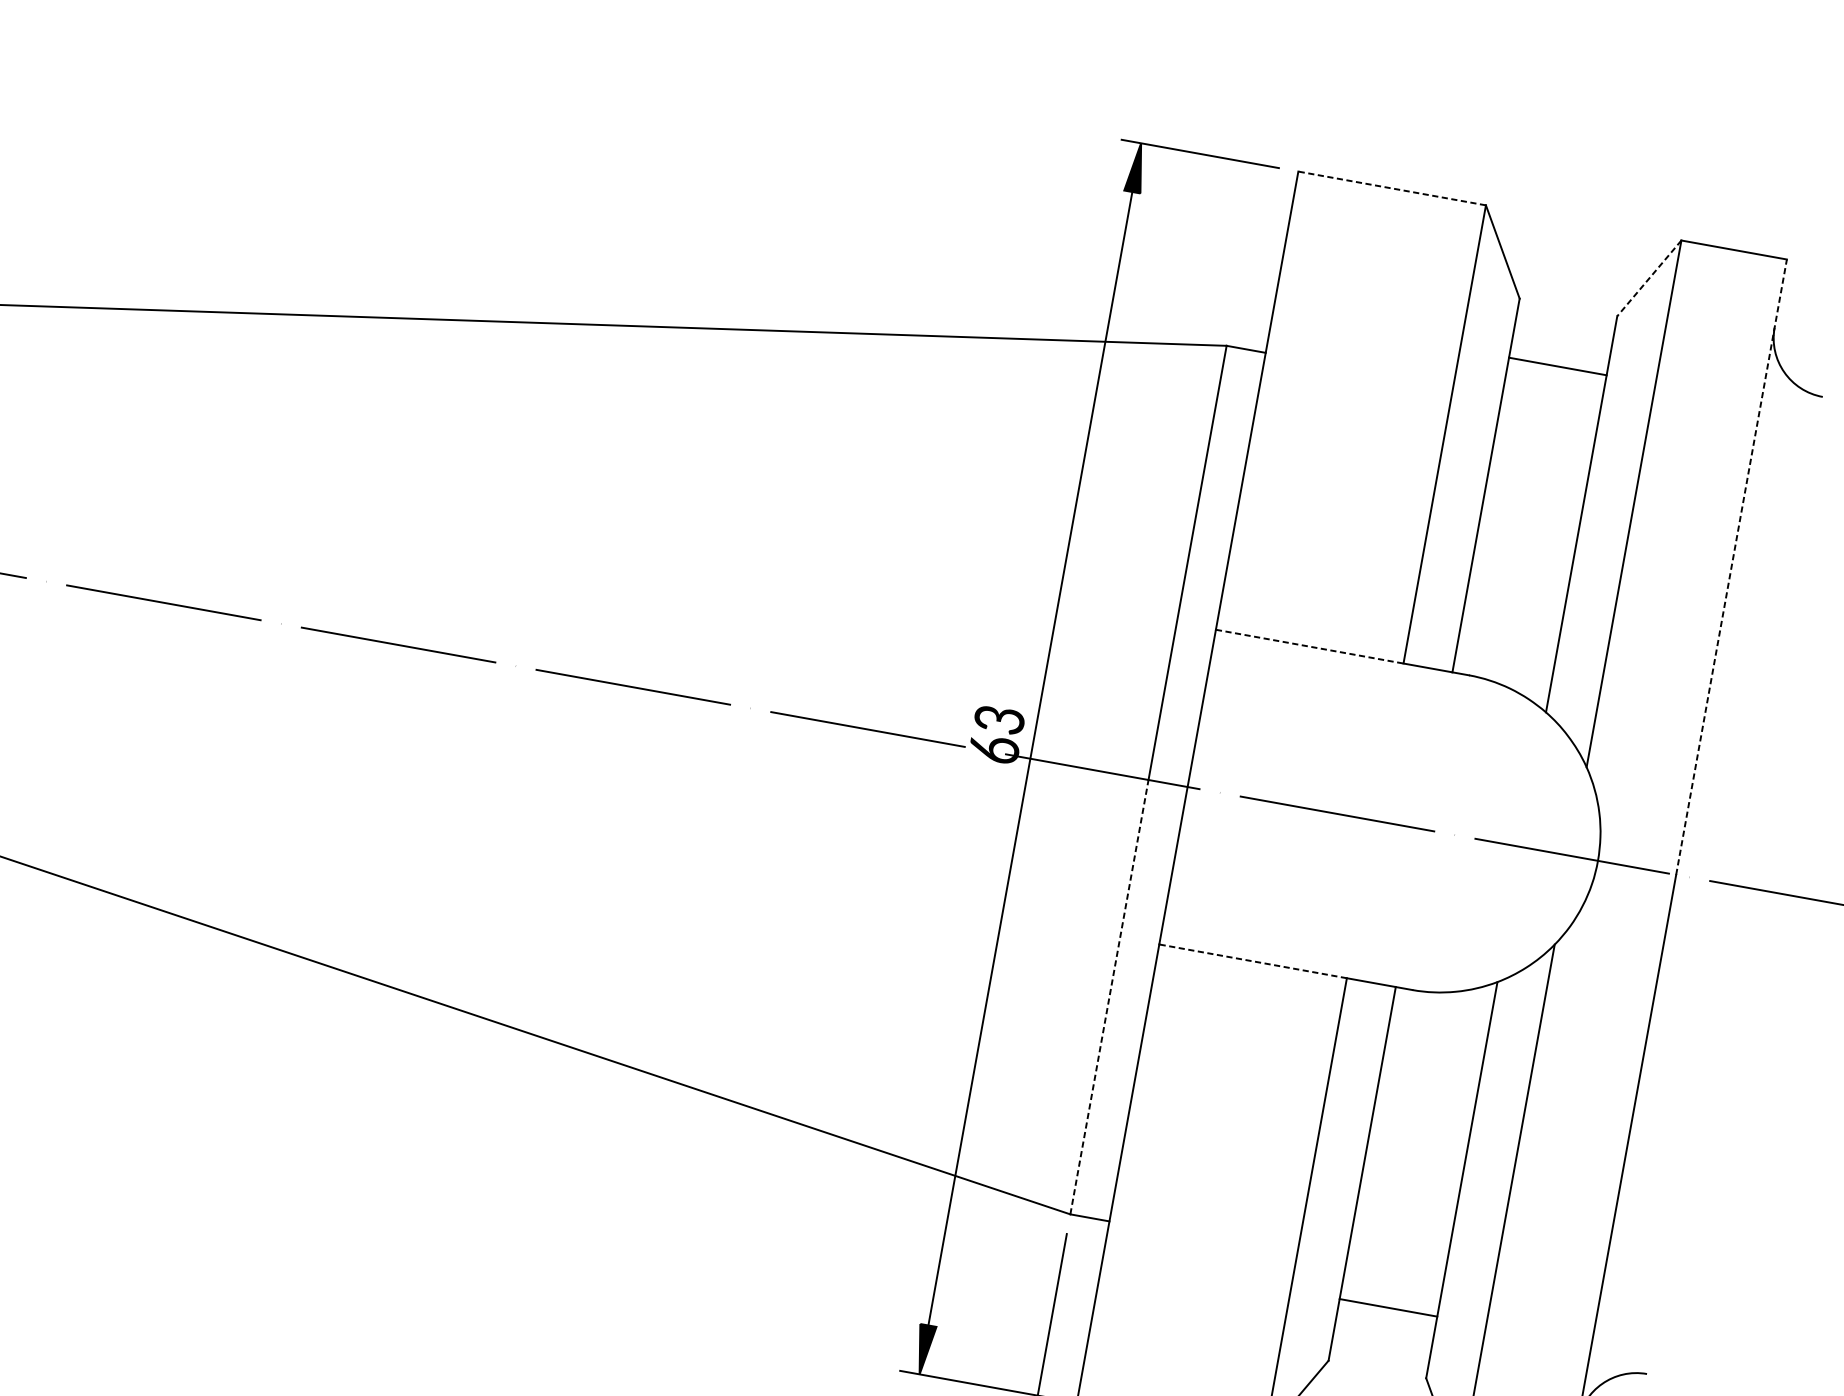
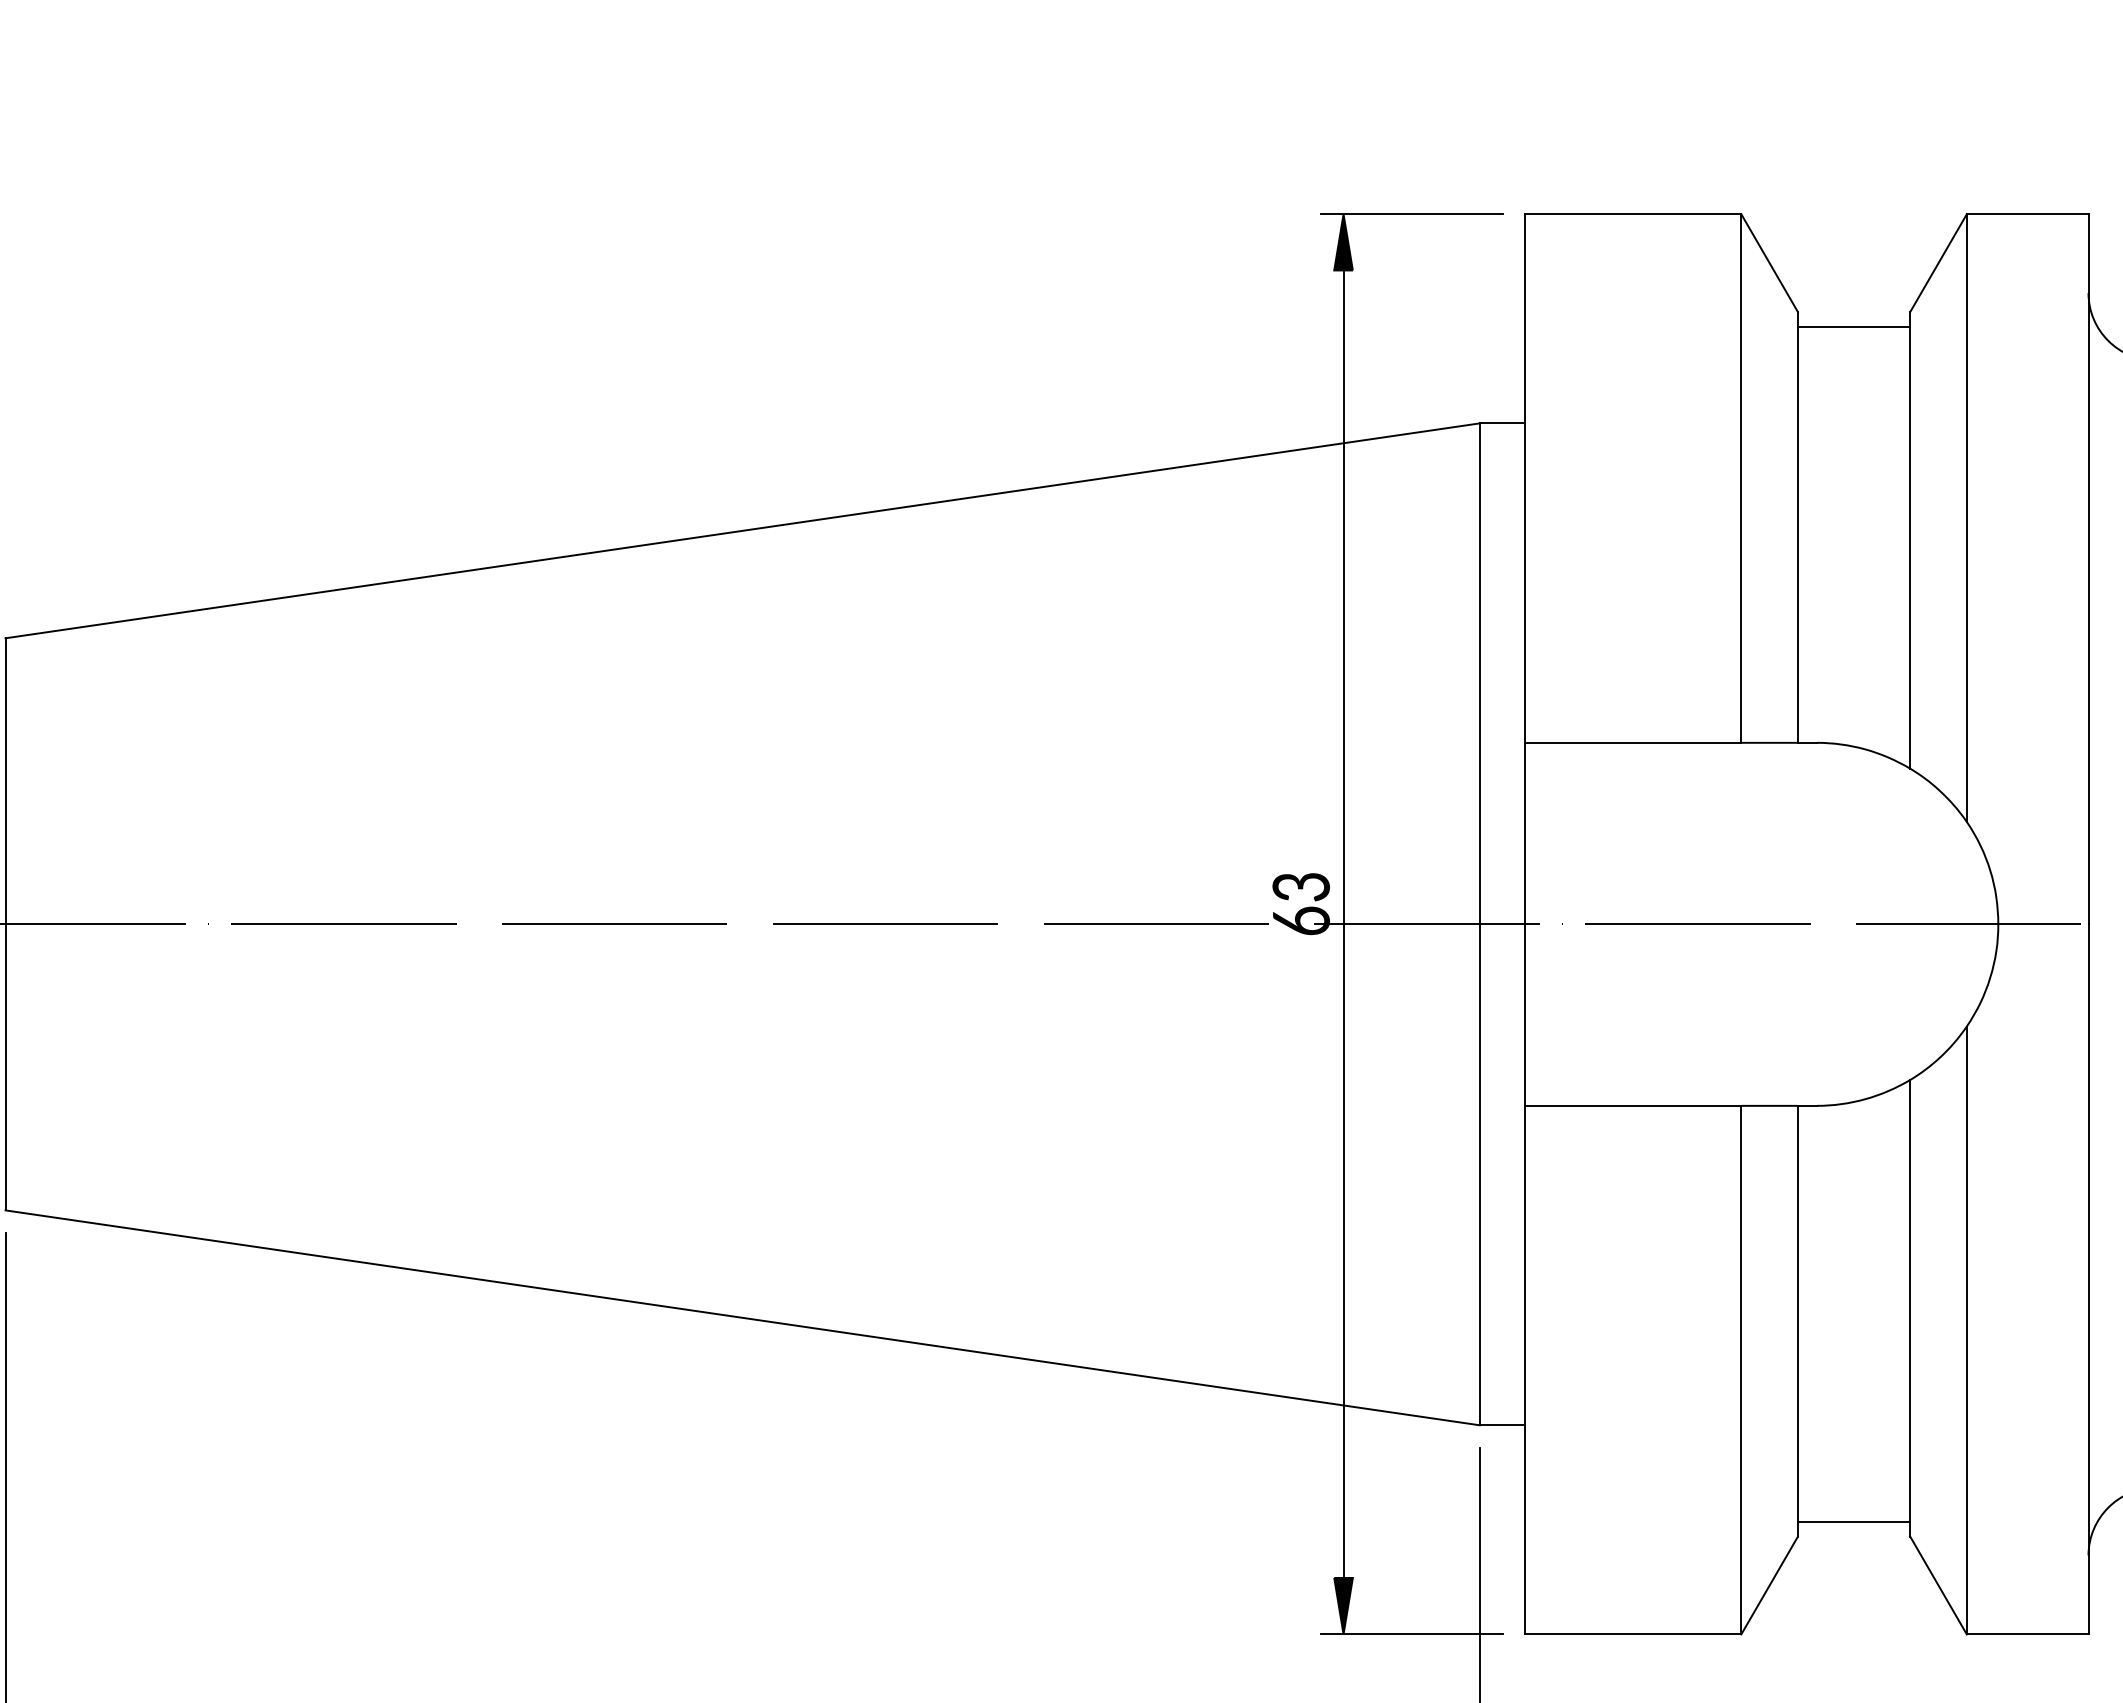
line: (1391, 188) -> (1632, 214), dashed -> solid
line: (1649, 278) -> (1938, 263), dashed -> solid
line: (1557, 366) -> (1853, 326), moved
line: (1731, 567) -> (2088, 569), dashed -> solid
line: (1310, 646) -> (1633, 742), dashed -> solid
line: (1252, 960) -> (1632, 1105), dashed -> solid
line: (1109, 996) -> (1479, 1174), dashed -> solid
line: (1388, 1307) -> (1853, 1521), moved

